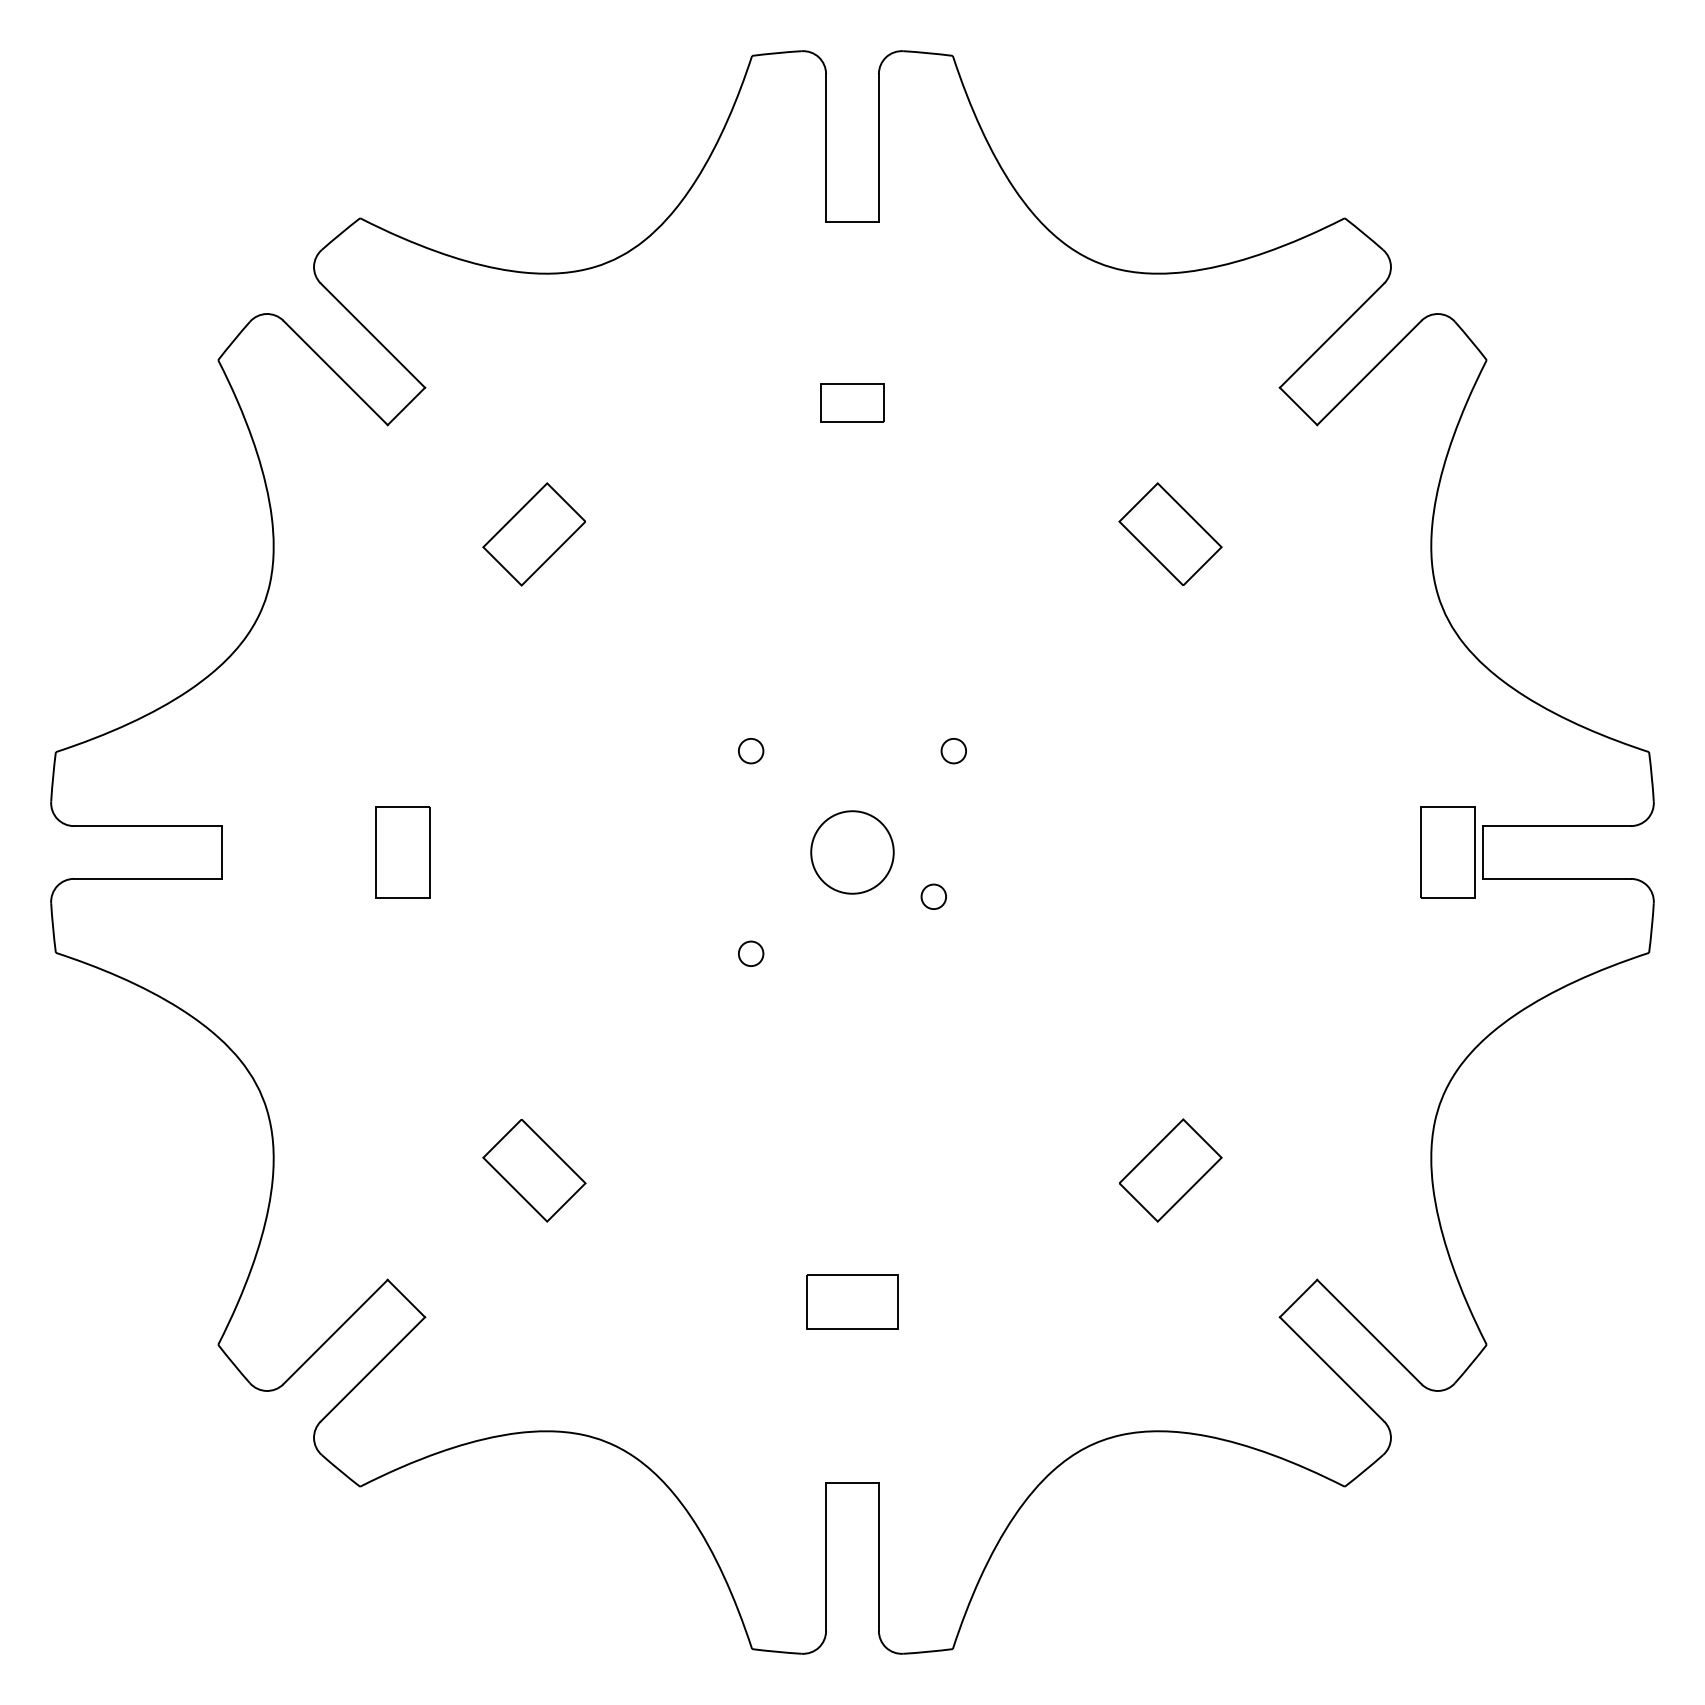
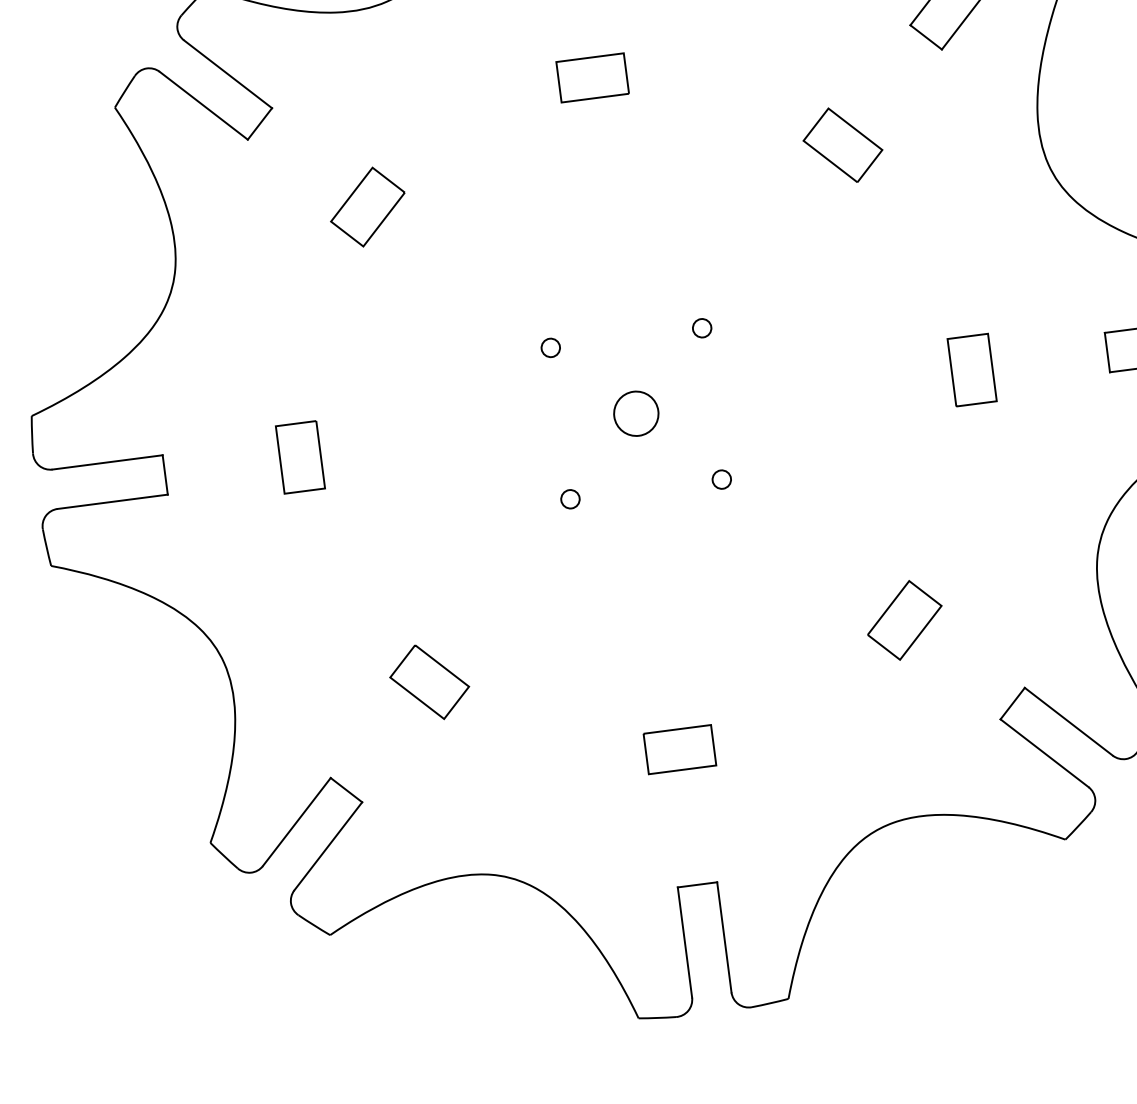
part: (852, 402) -> (592, 77), size x1.43
circle: (852, 852) -> (636, 413), size x0.71
part: (1447, 852) -> (971, 370), moved
circle: (933, 896) -> (721, 479), moved

